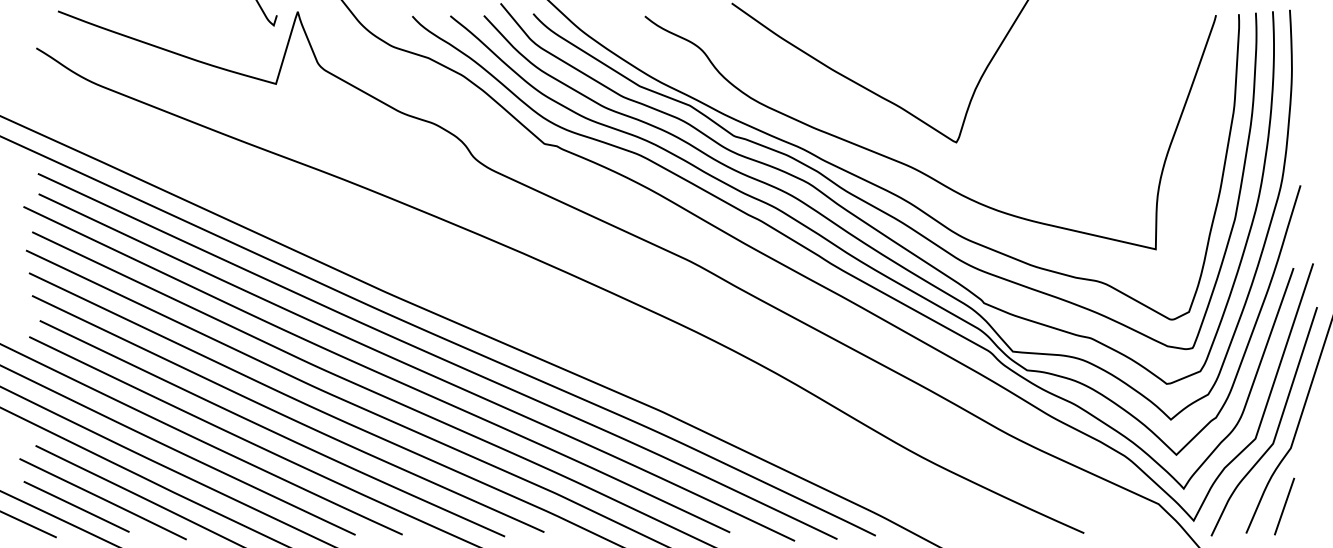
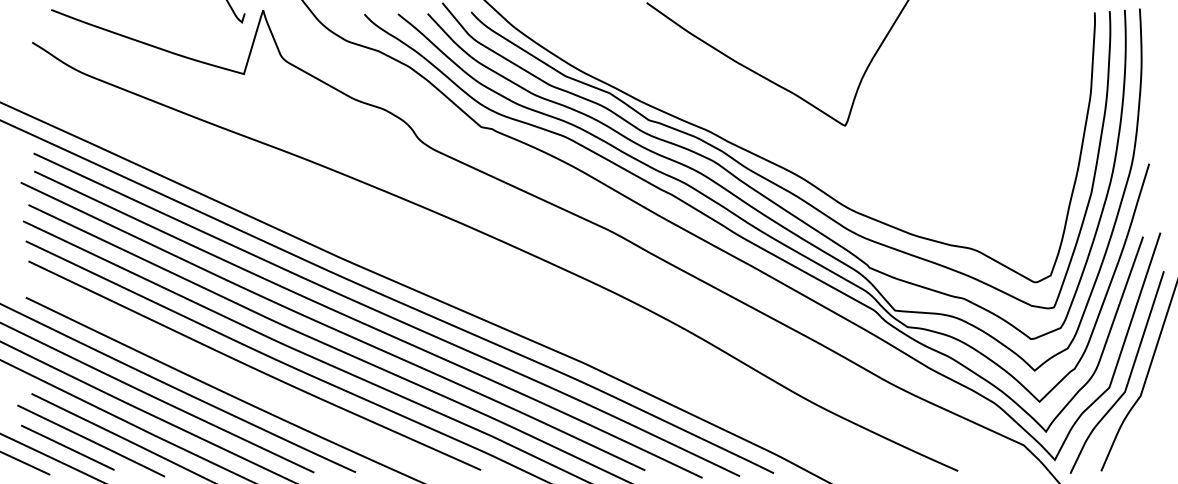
curve: (912, 166) -> (806, 147), removed
curve: (272, 430) -> (240, 380), removed
line: (1284, 506) -> (1135, 447), removed

